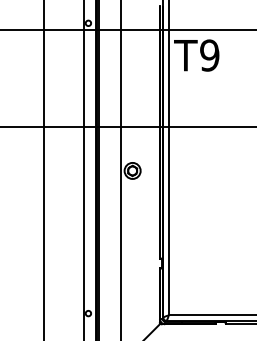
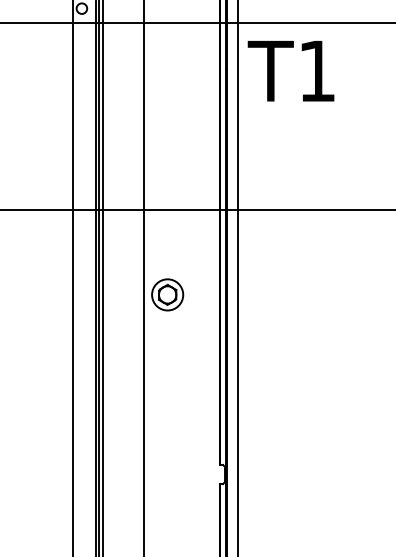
text: (209, 55) -> (316, 71), T9 -> T1

